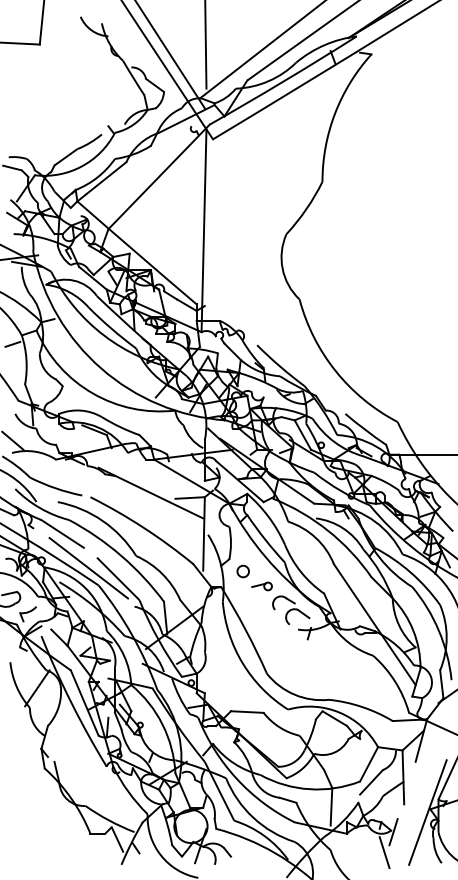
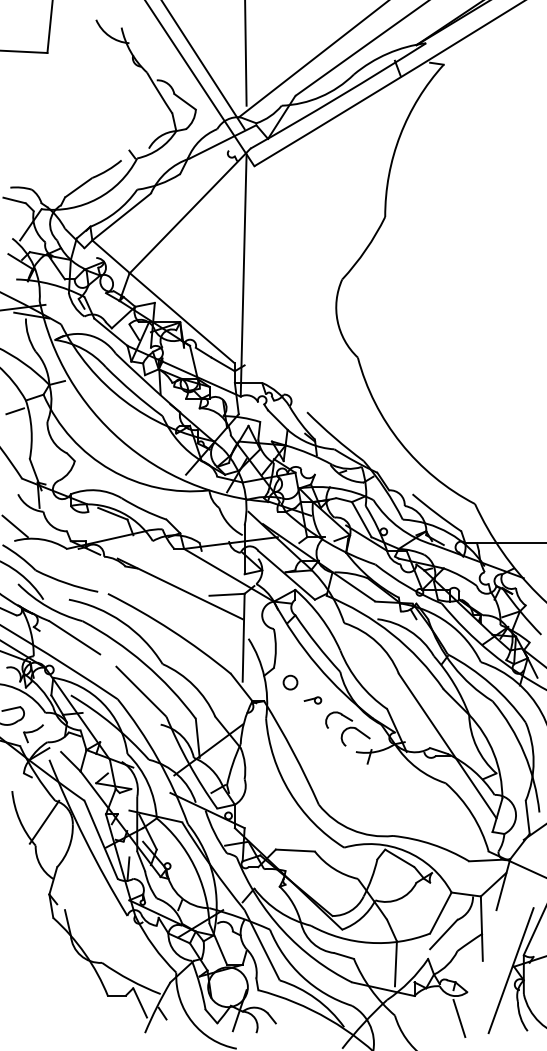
line: (88, 568) -> (105, 678), removed
part: (261, 586) -> (312, 700), size x0.7
line: (393, 831) -> (470, 993), removed

